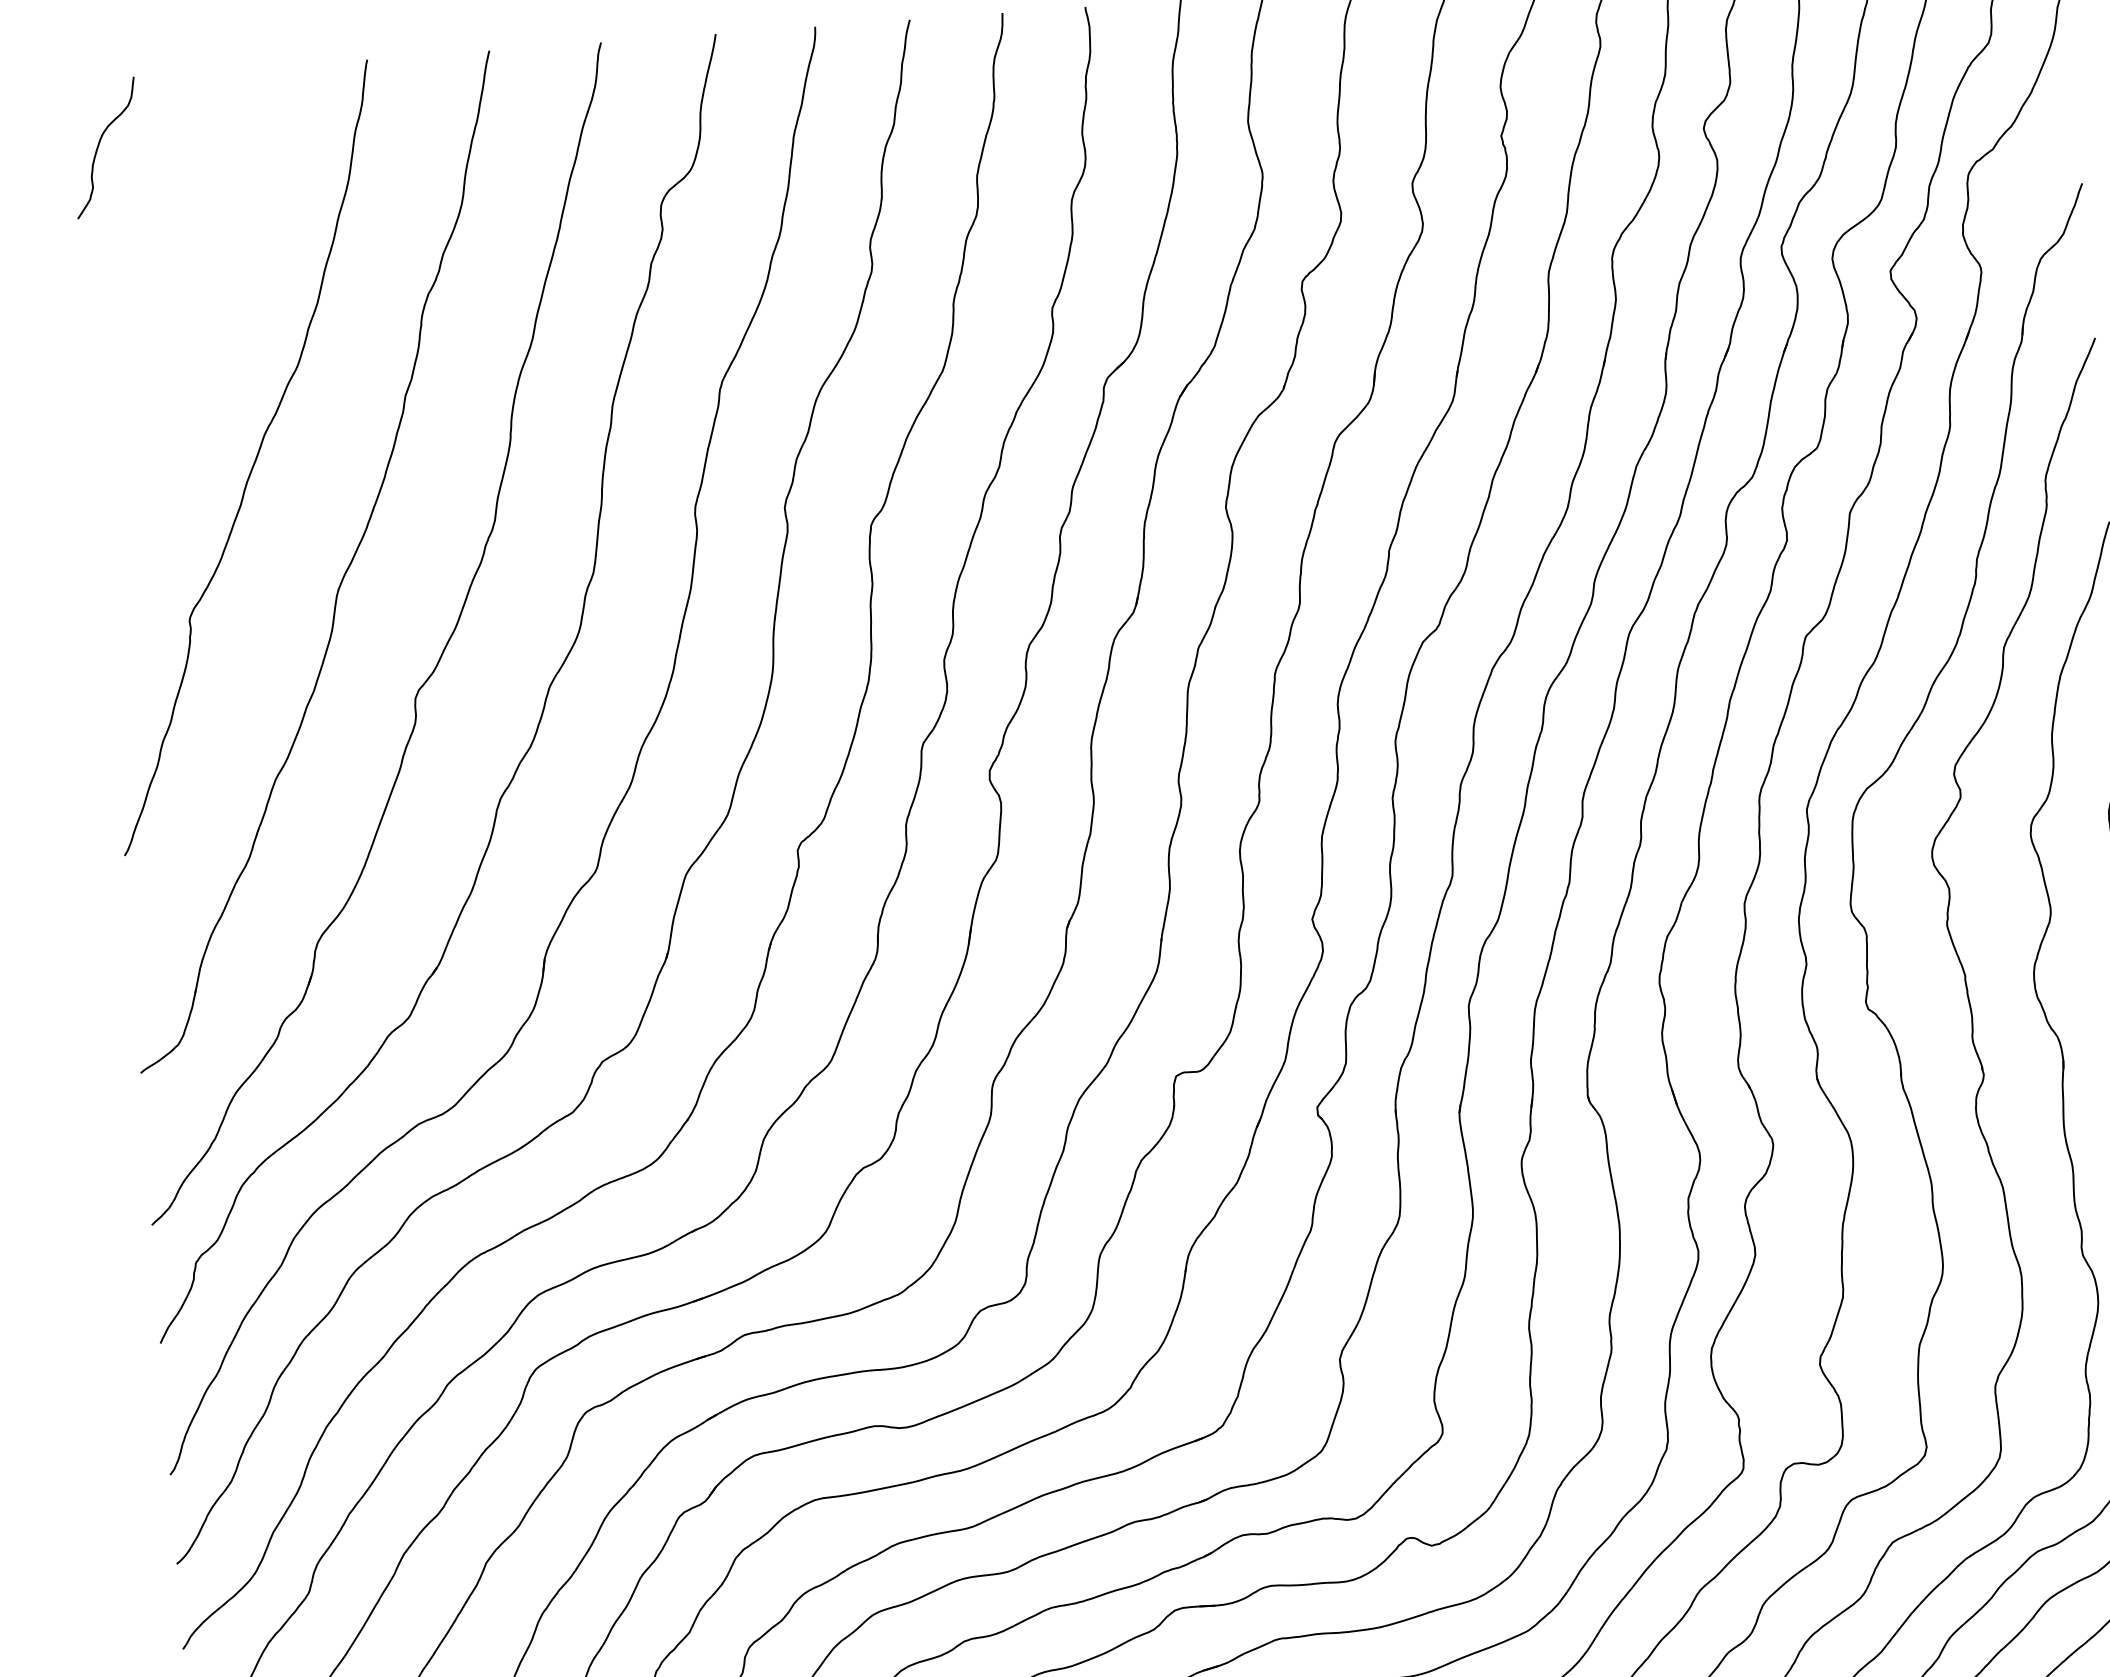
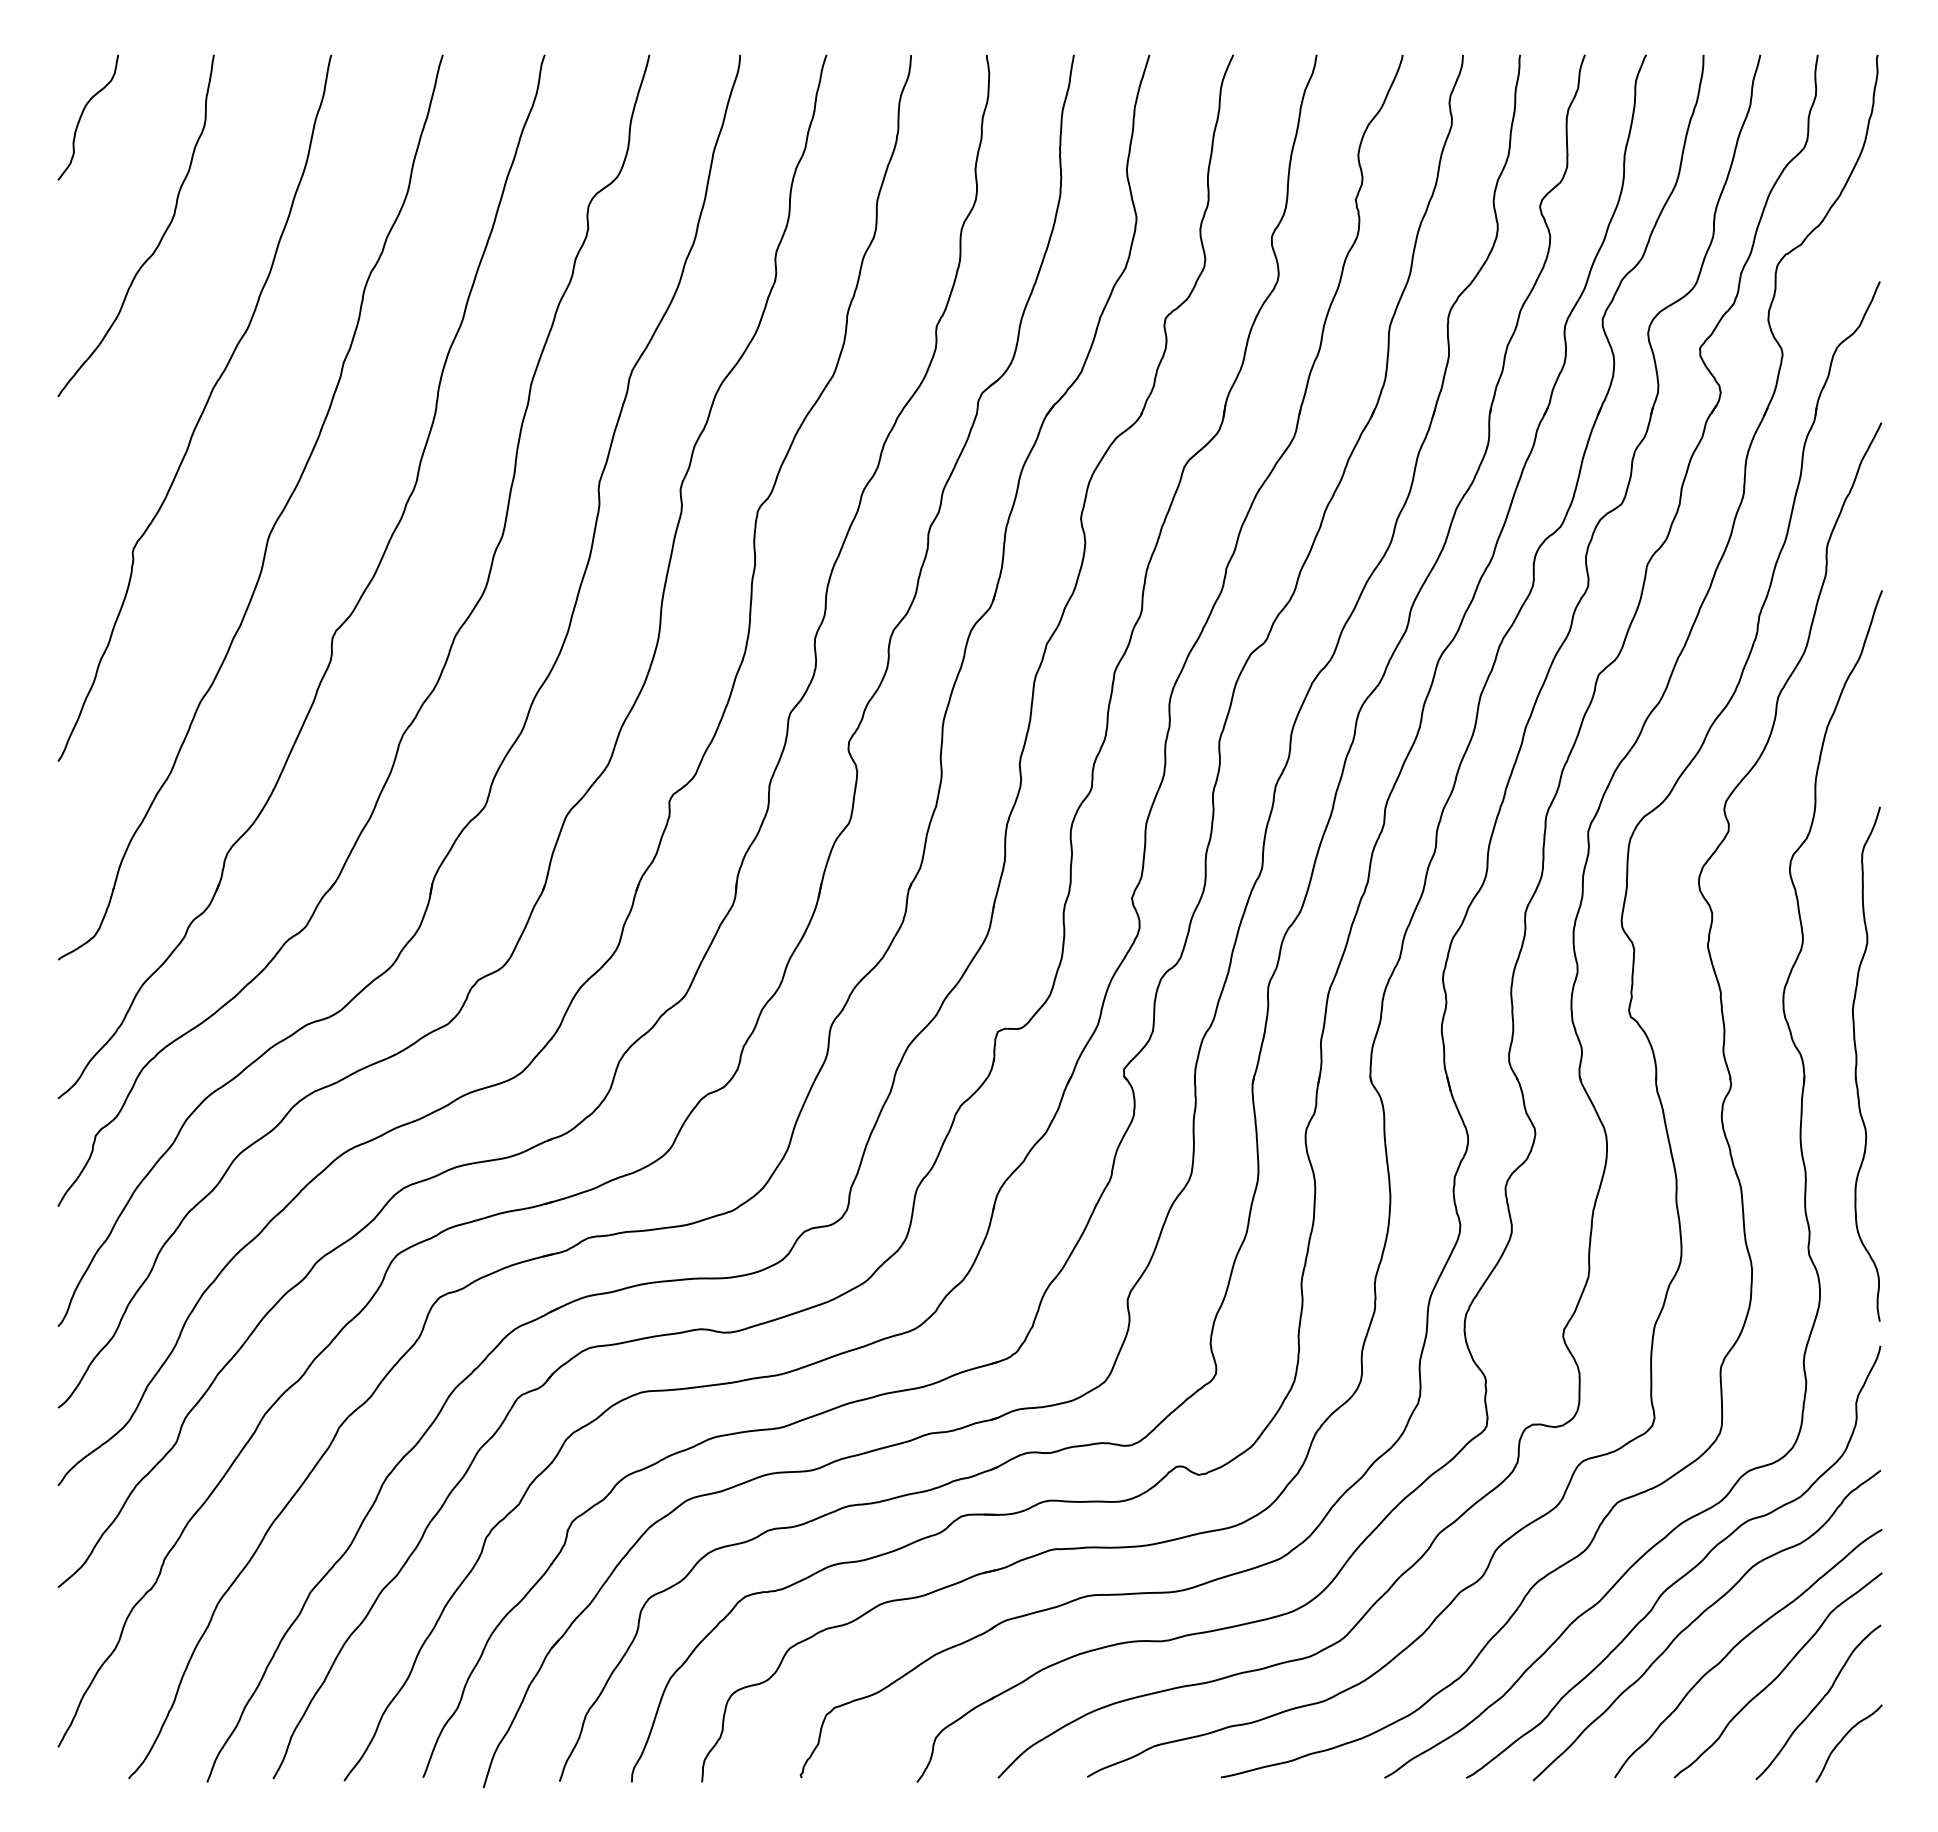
curve: (195, 272) -> (161, 236), added

